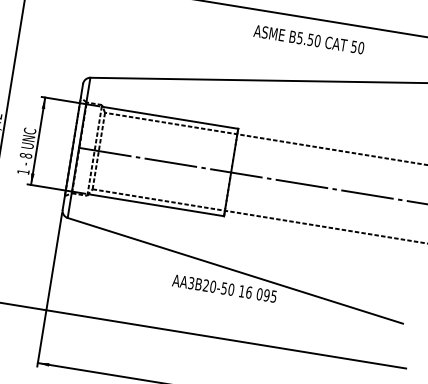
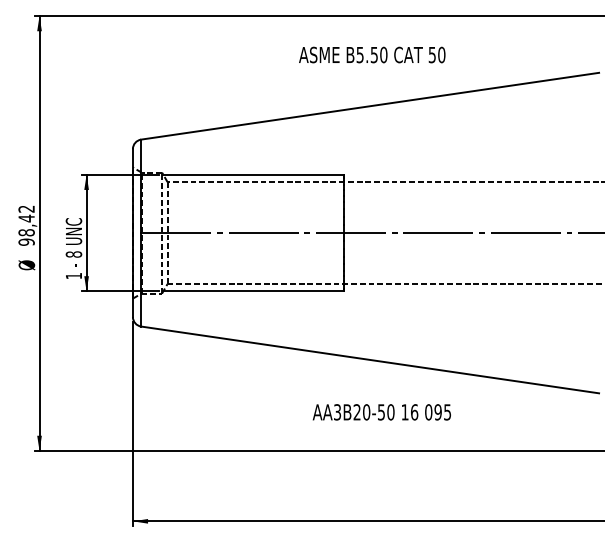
text: (309, 39) -> (372, 54), moved
text: (224, 288) -> (381, 412), moved

